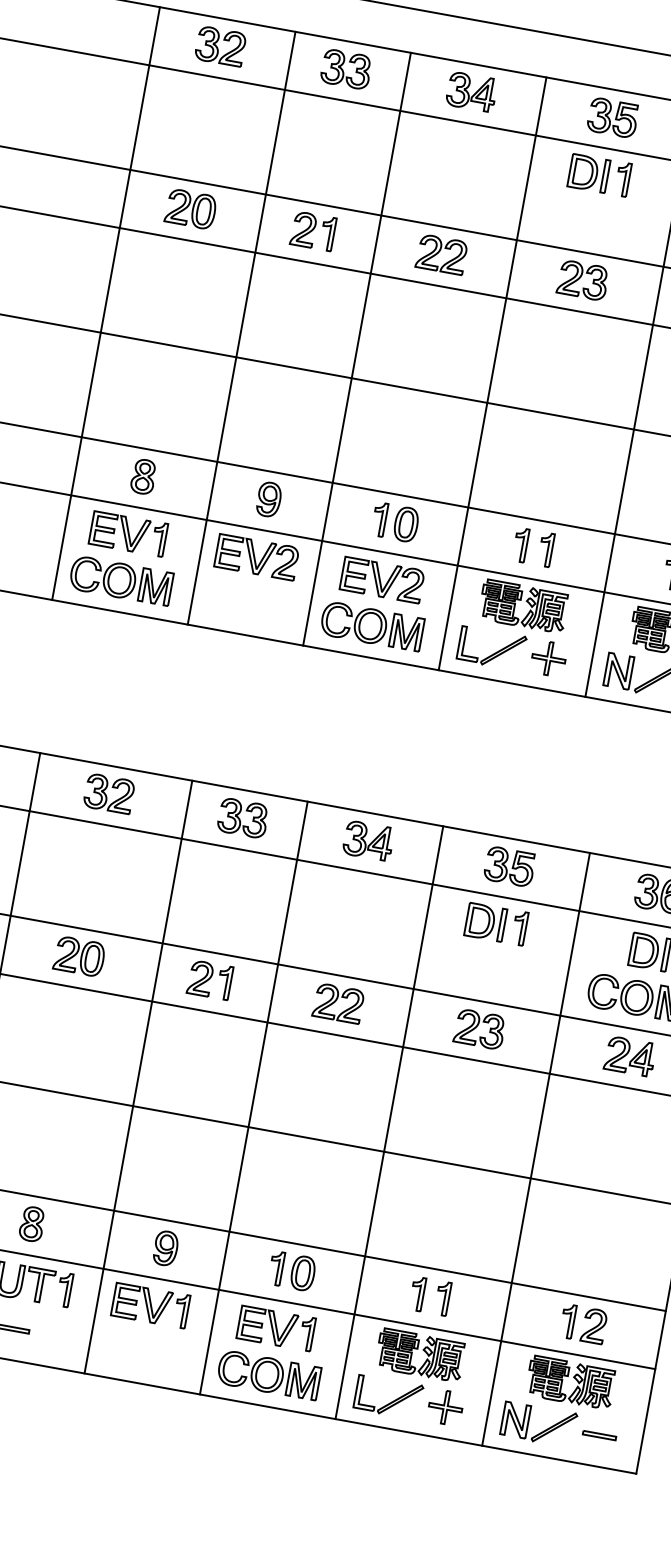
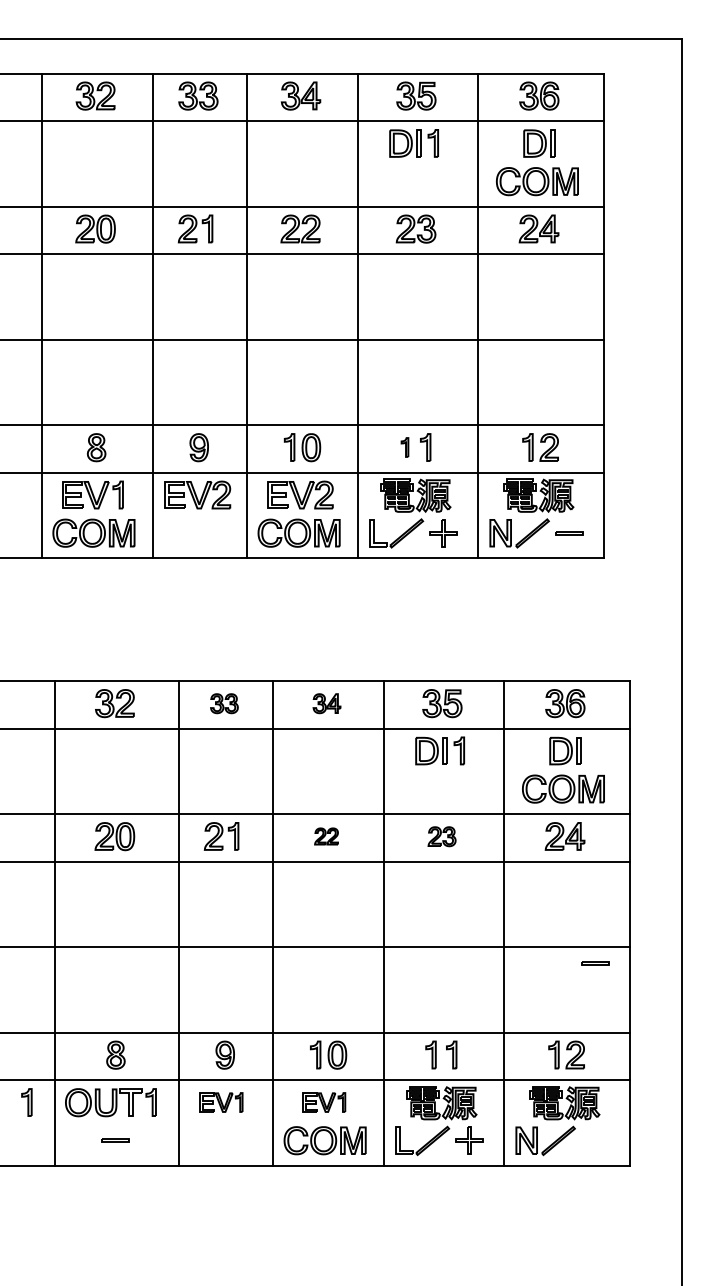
part: (520, 545) -> (404, 447), size x0.7
part: (243, 818) -> (224, 703), size x0.7
part: (367, 840) -> (326, 703), size x0.7
part: (338, 1003) -> (326, 836), size x0.6
part: (479, 1029) -> (441, 836), size x0.7
part: (150, 1305) -> (221, 1102), size x0.7
part: (276, 1328) -> (324, 1102), size x0.7
line: (600, 1433) -> (595, 962), moved

